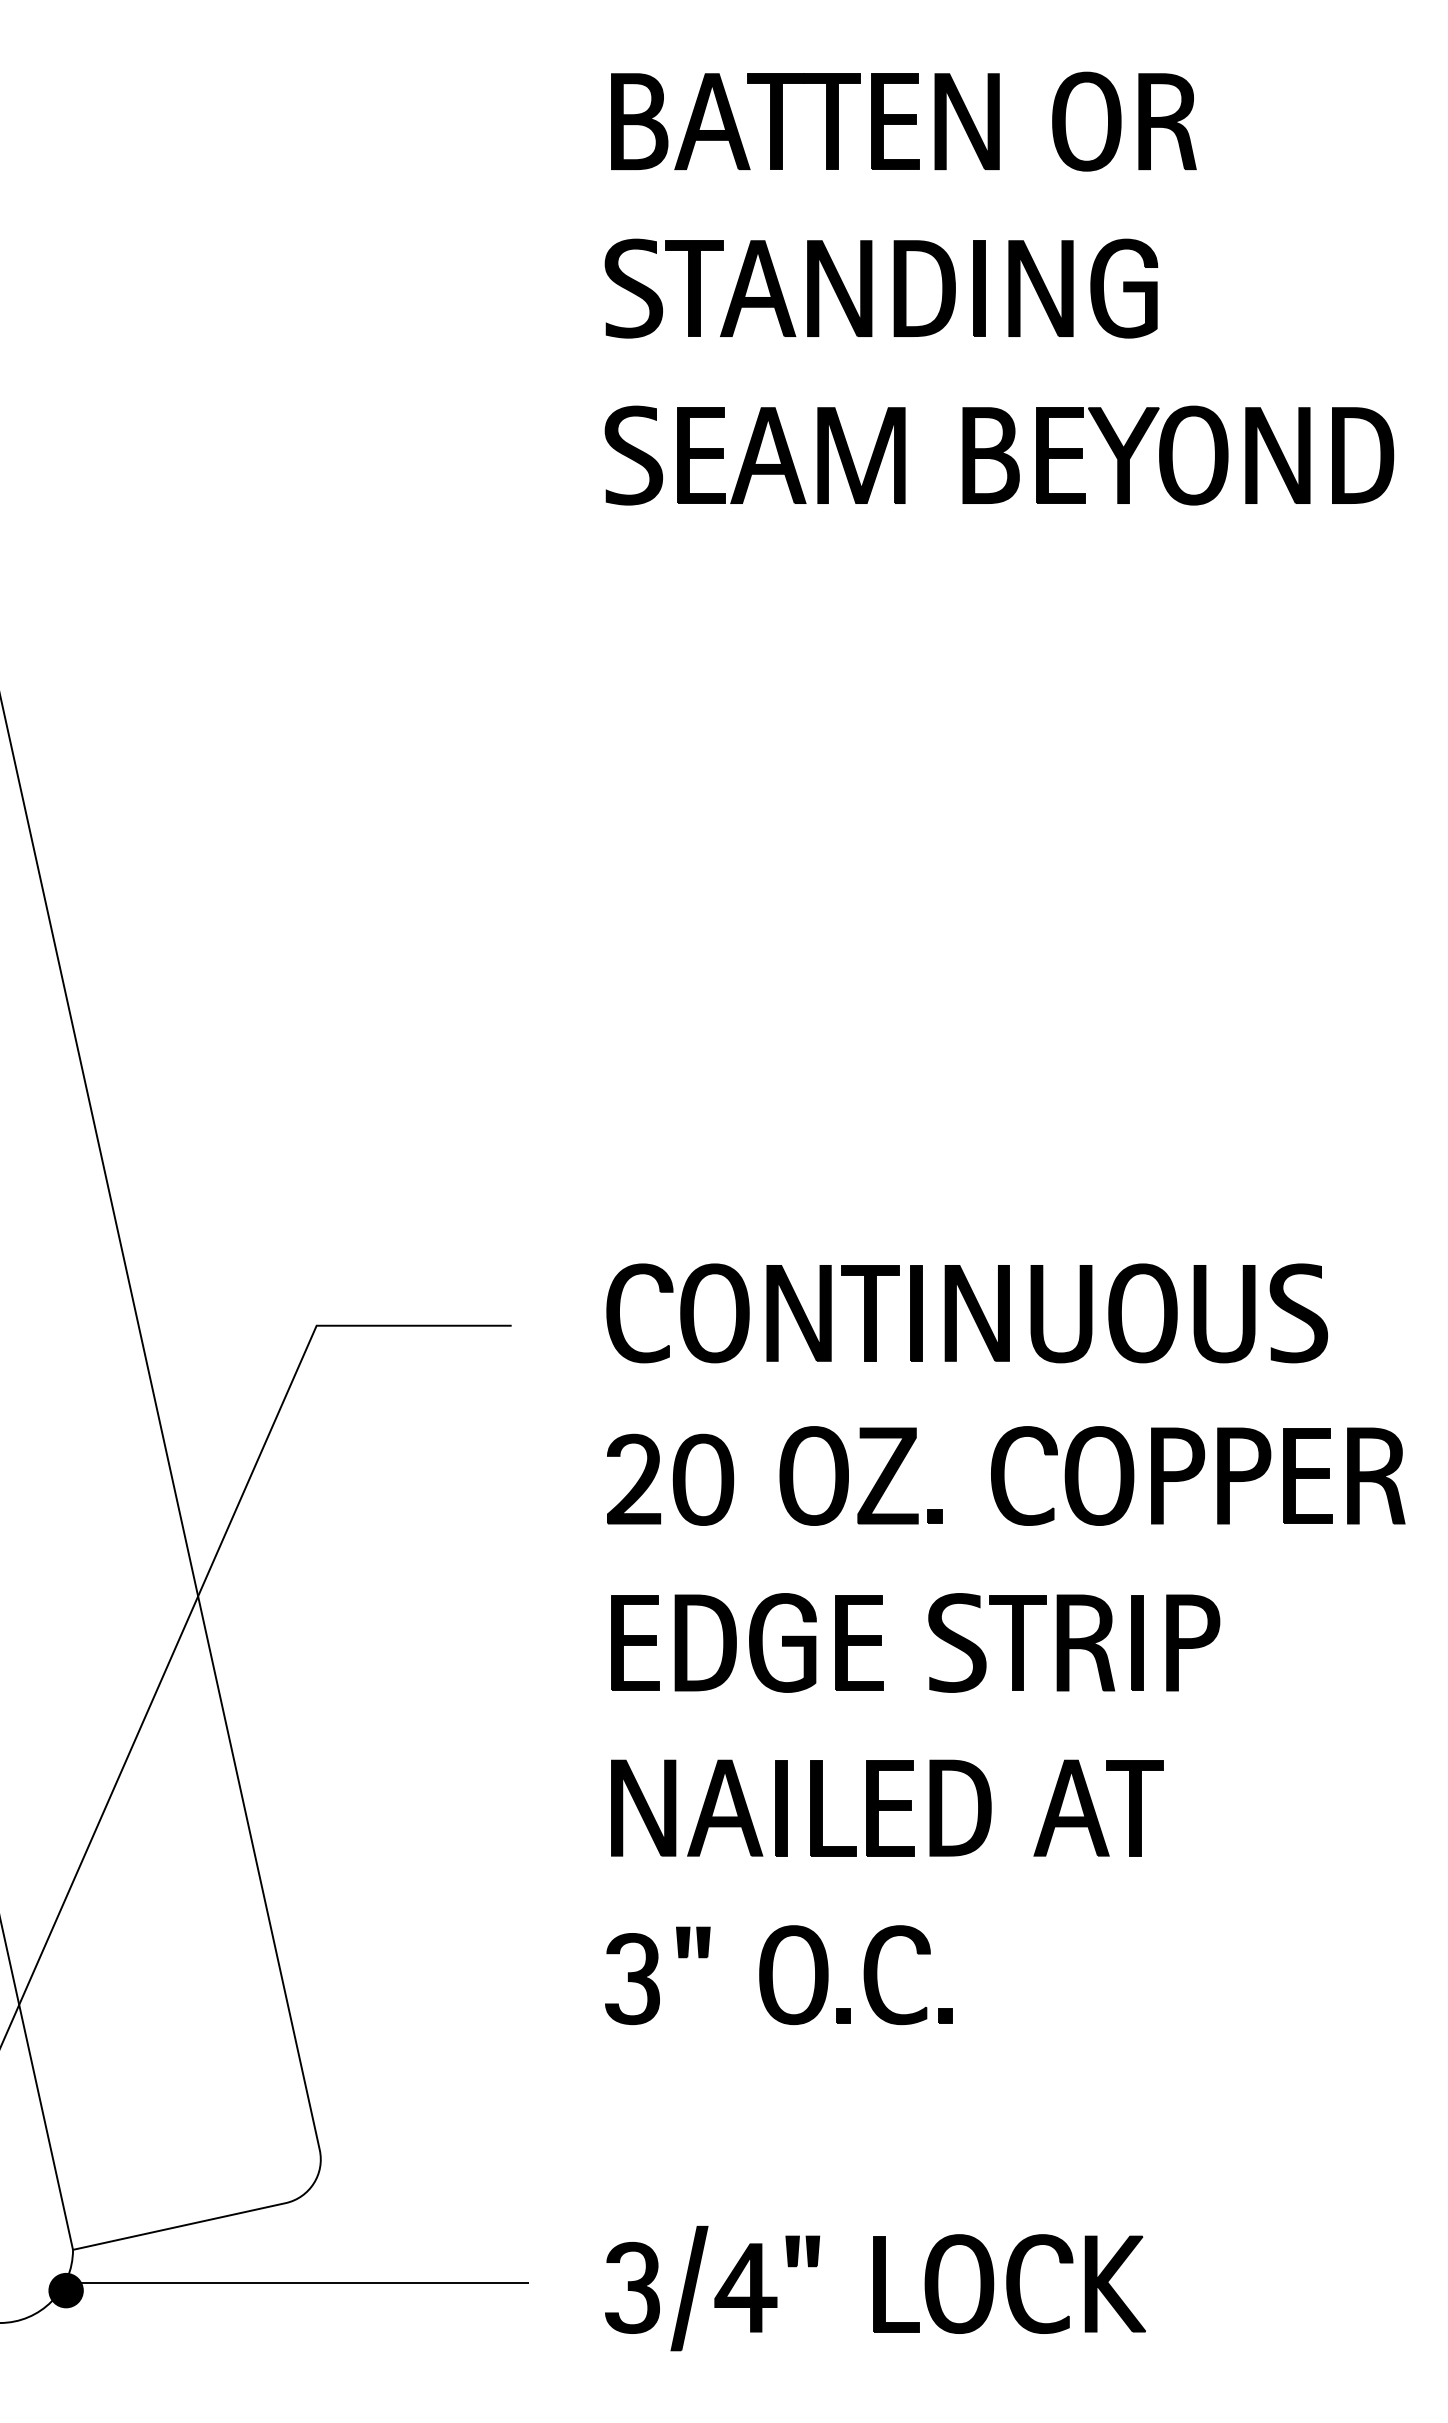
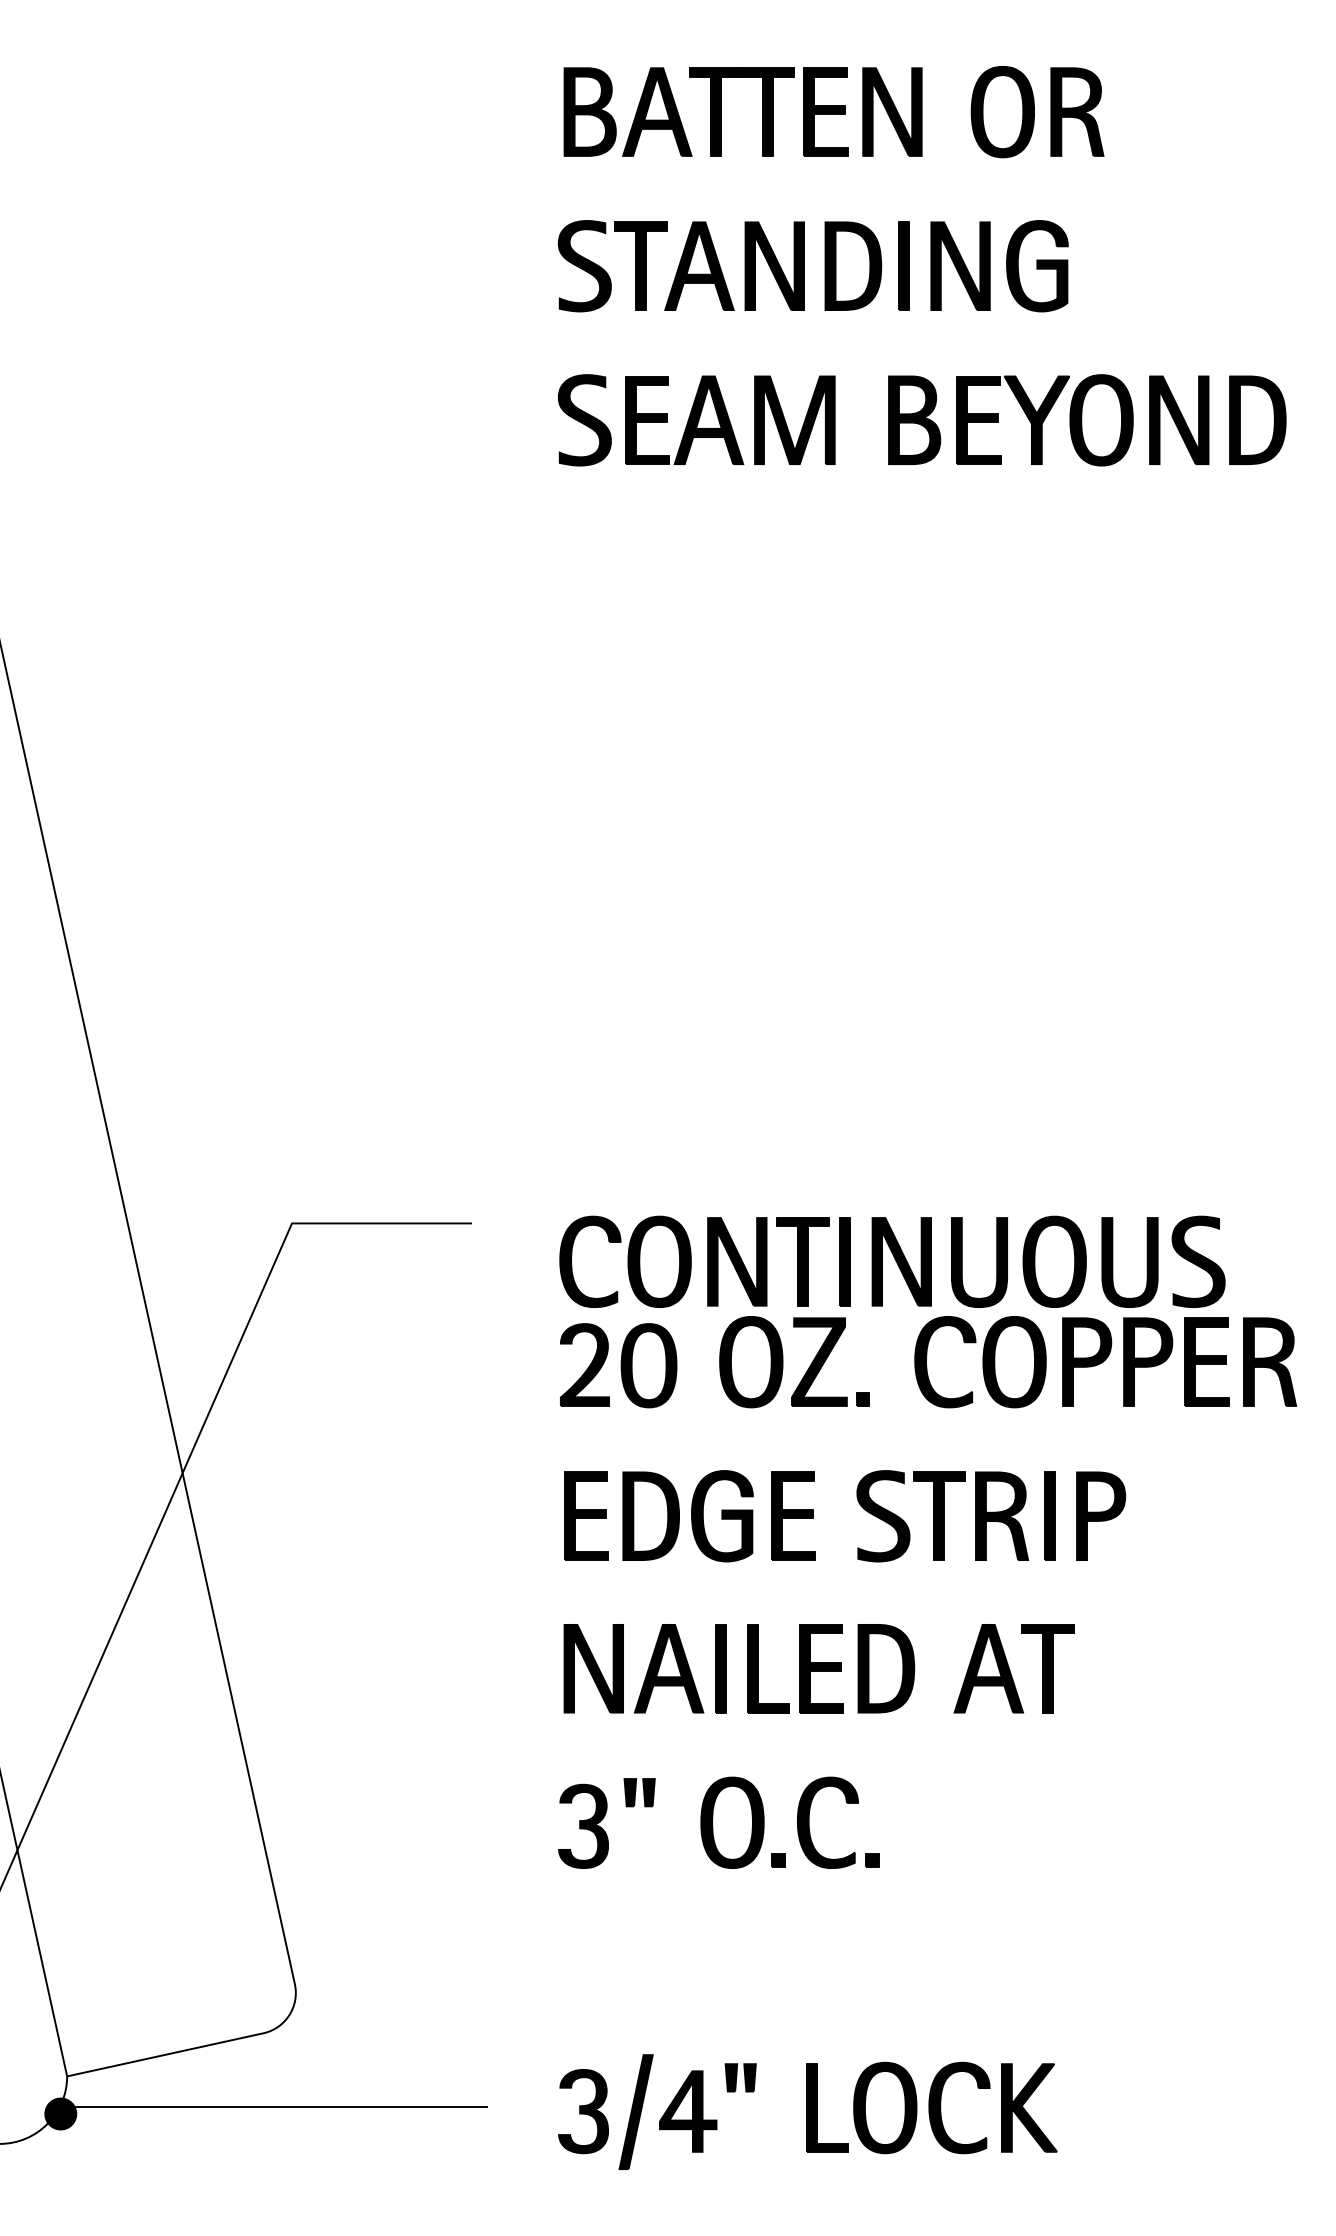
part: (966, 1313) -> (891, 1261), moved

